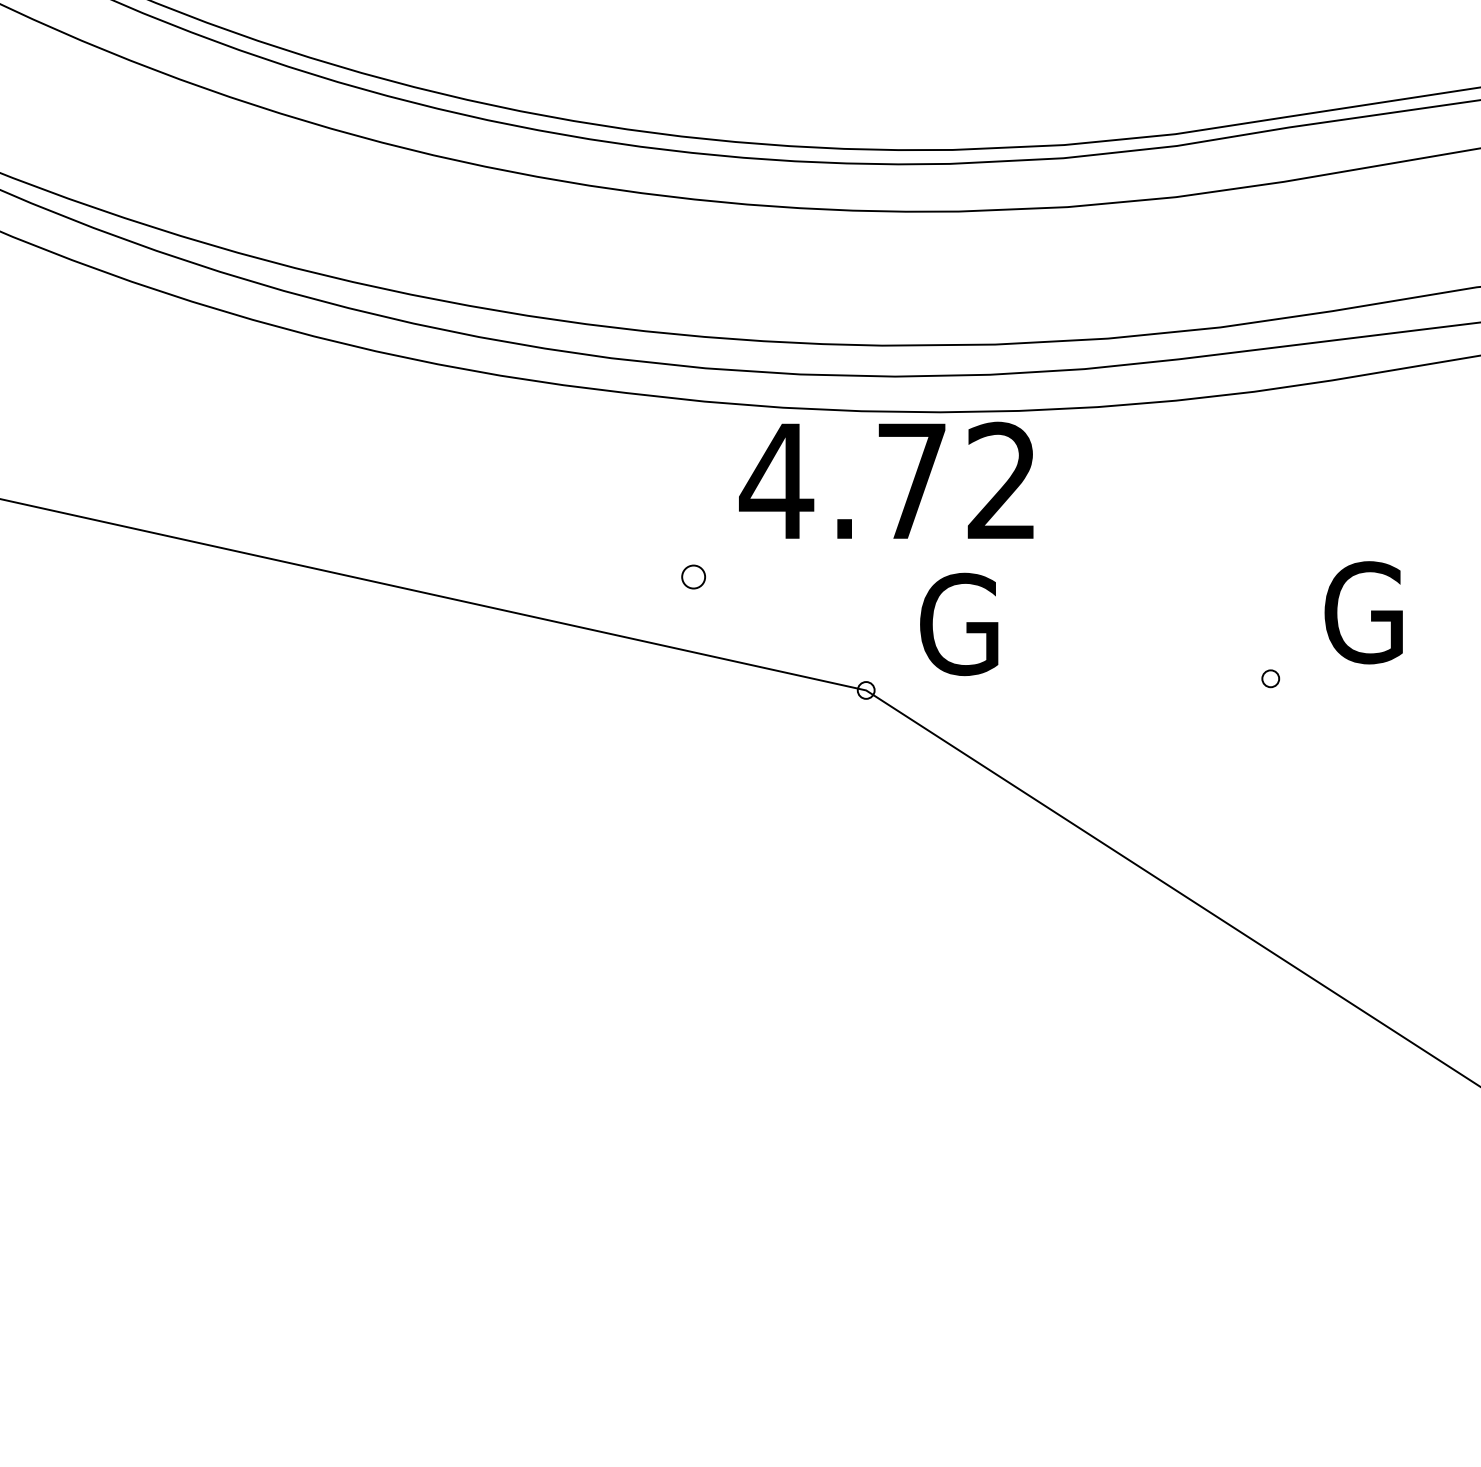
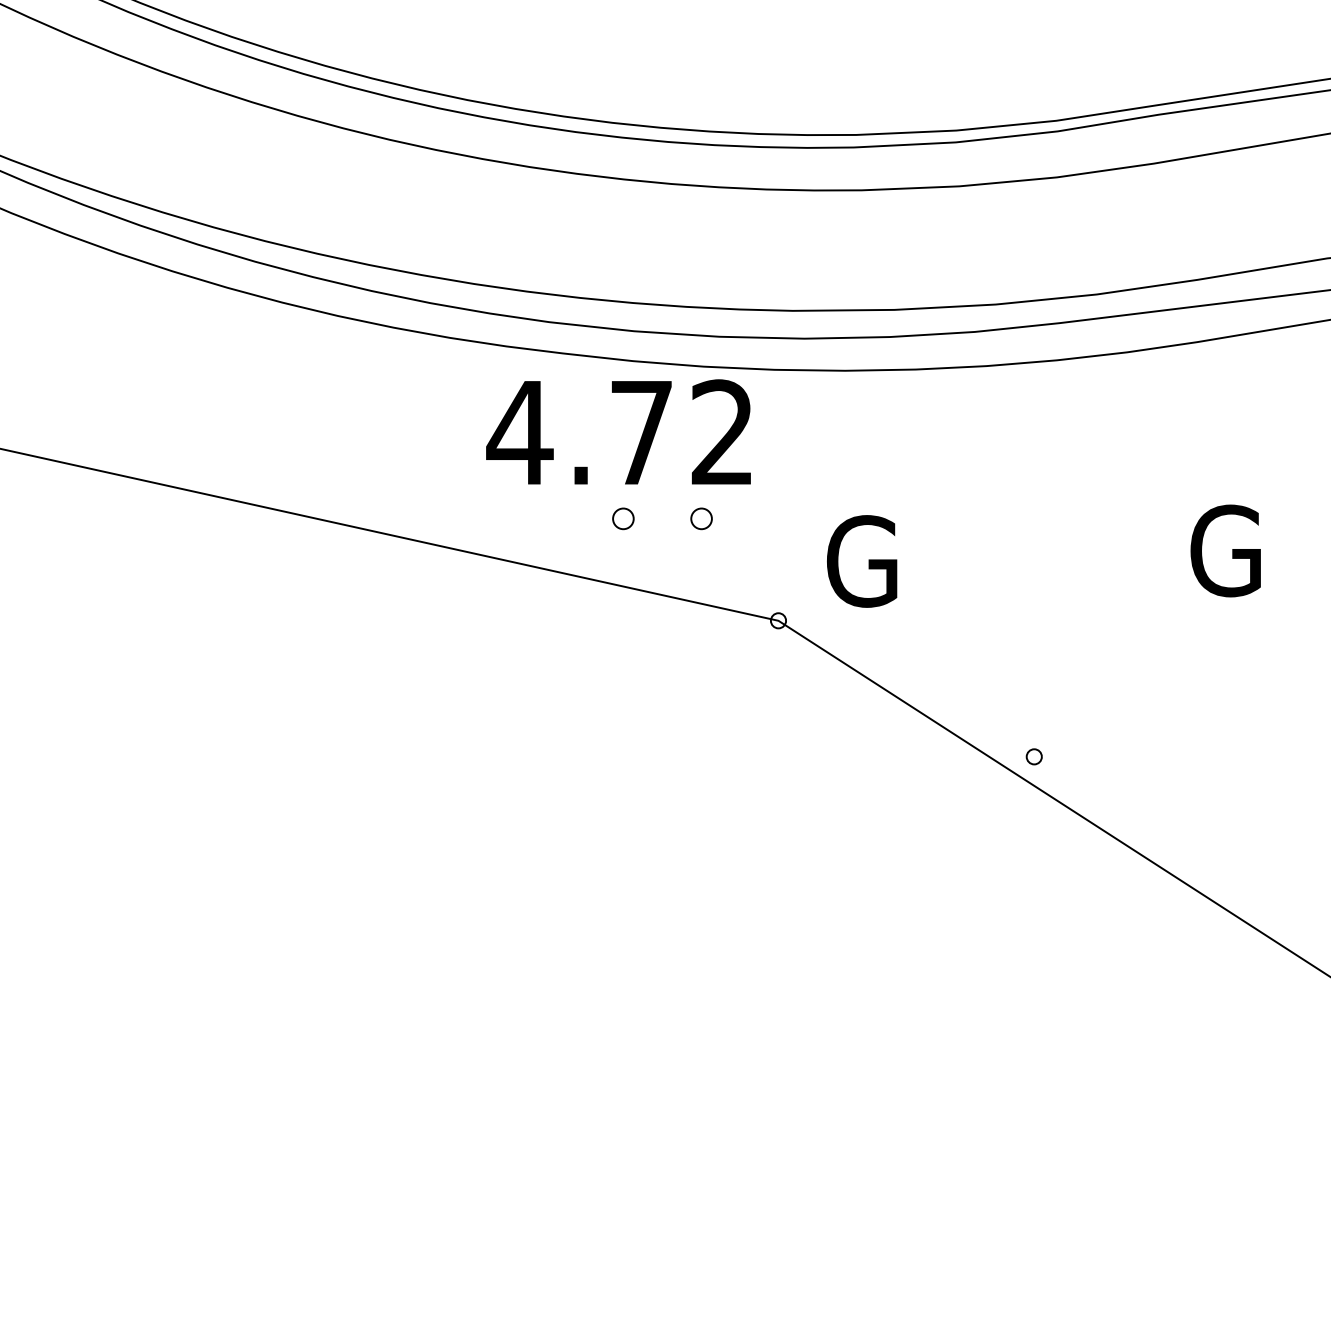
text: (886, 479) -> (618, 431), moved
part: (780, 576) -> (701, 518), added
part: (1270, 678) -> (1034, 756), moved

